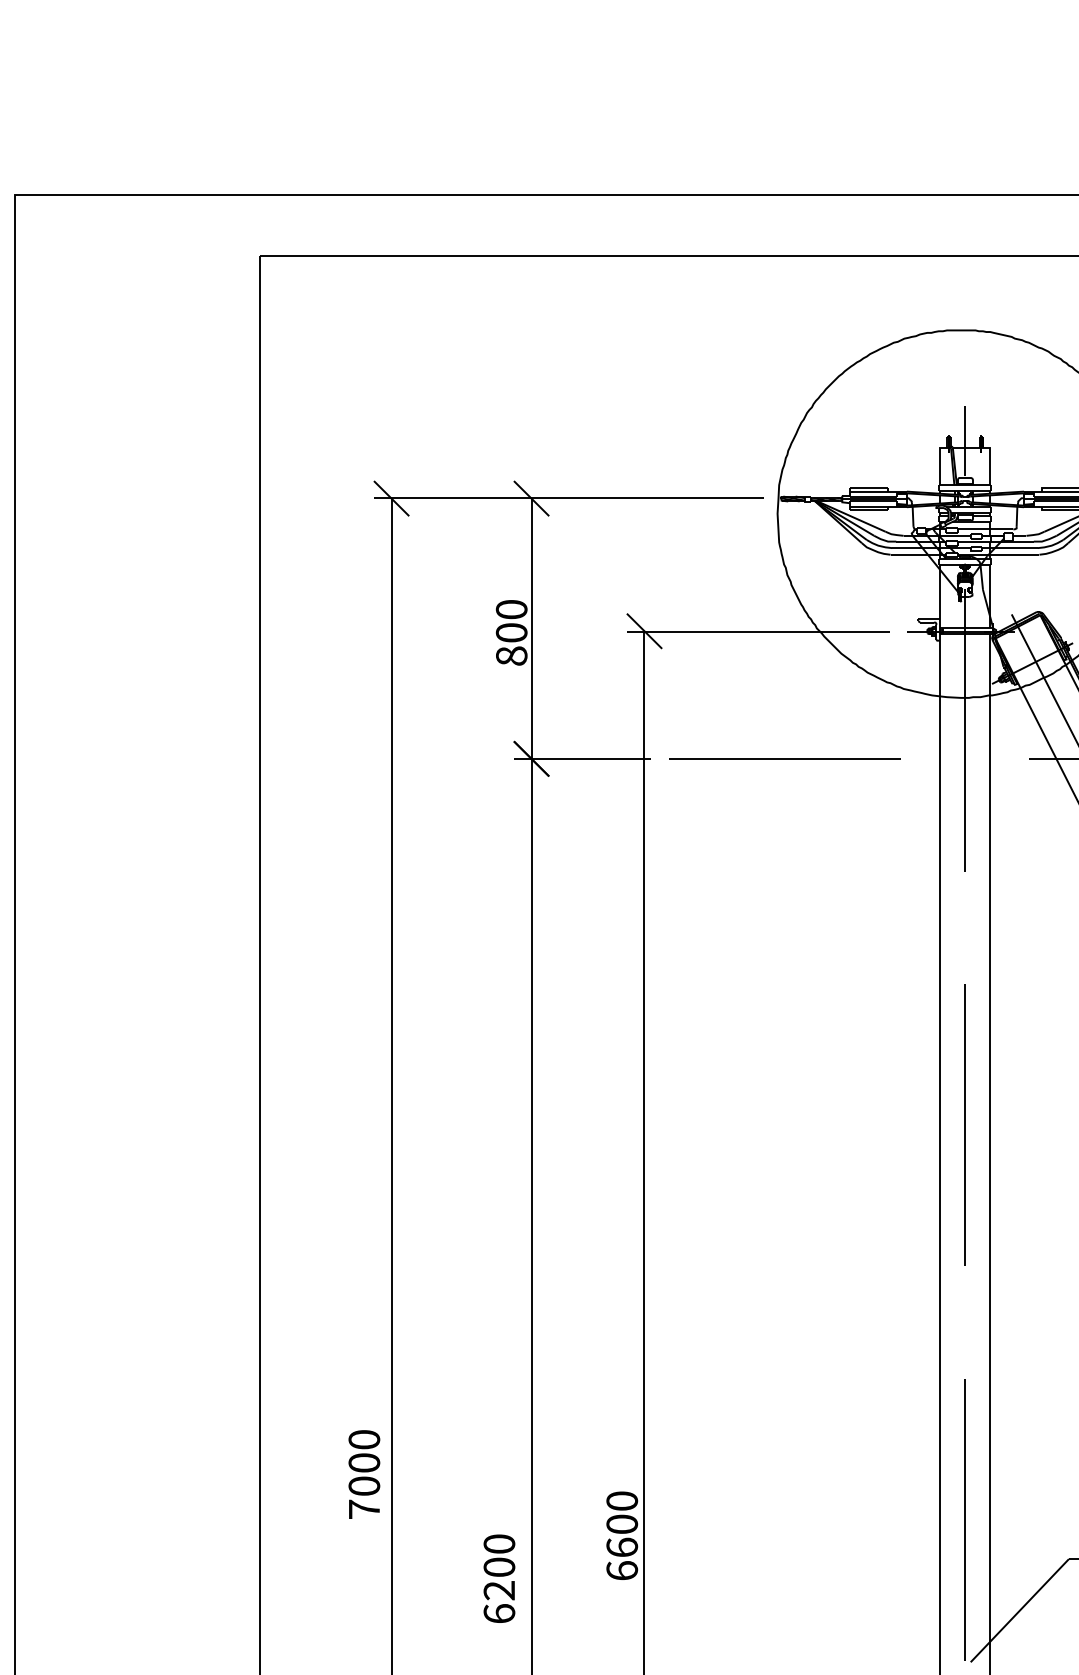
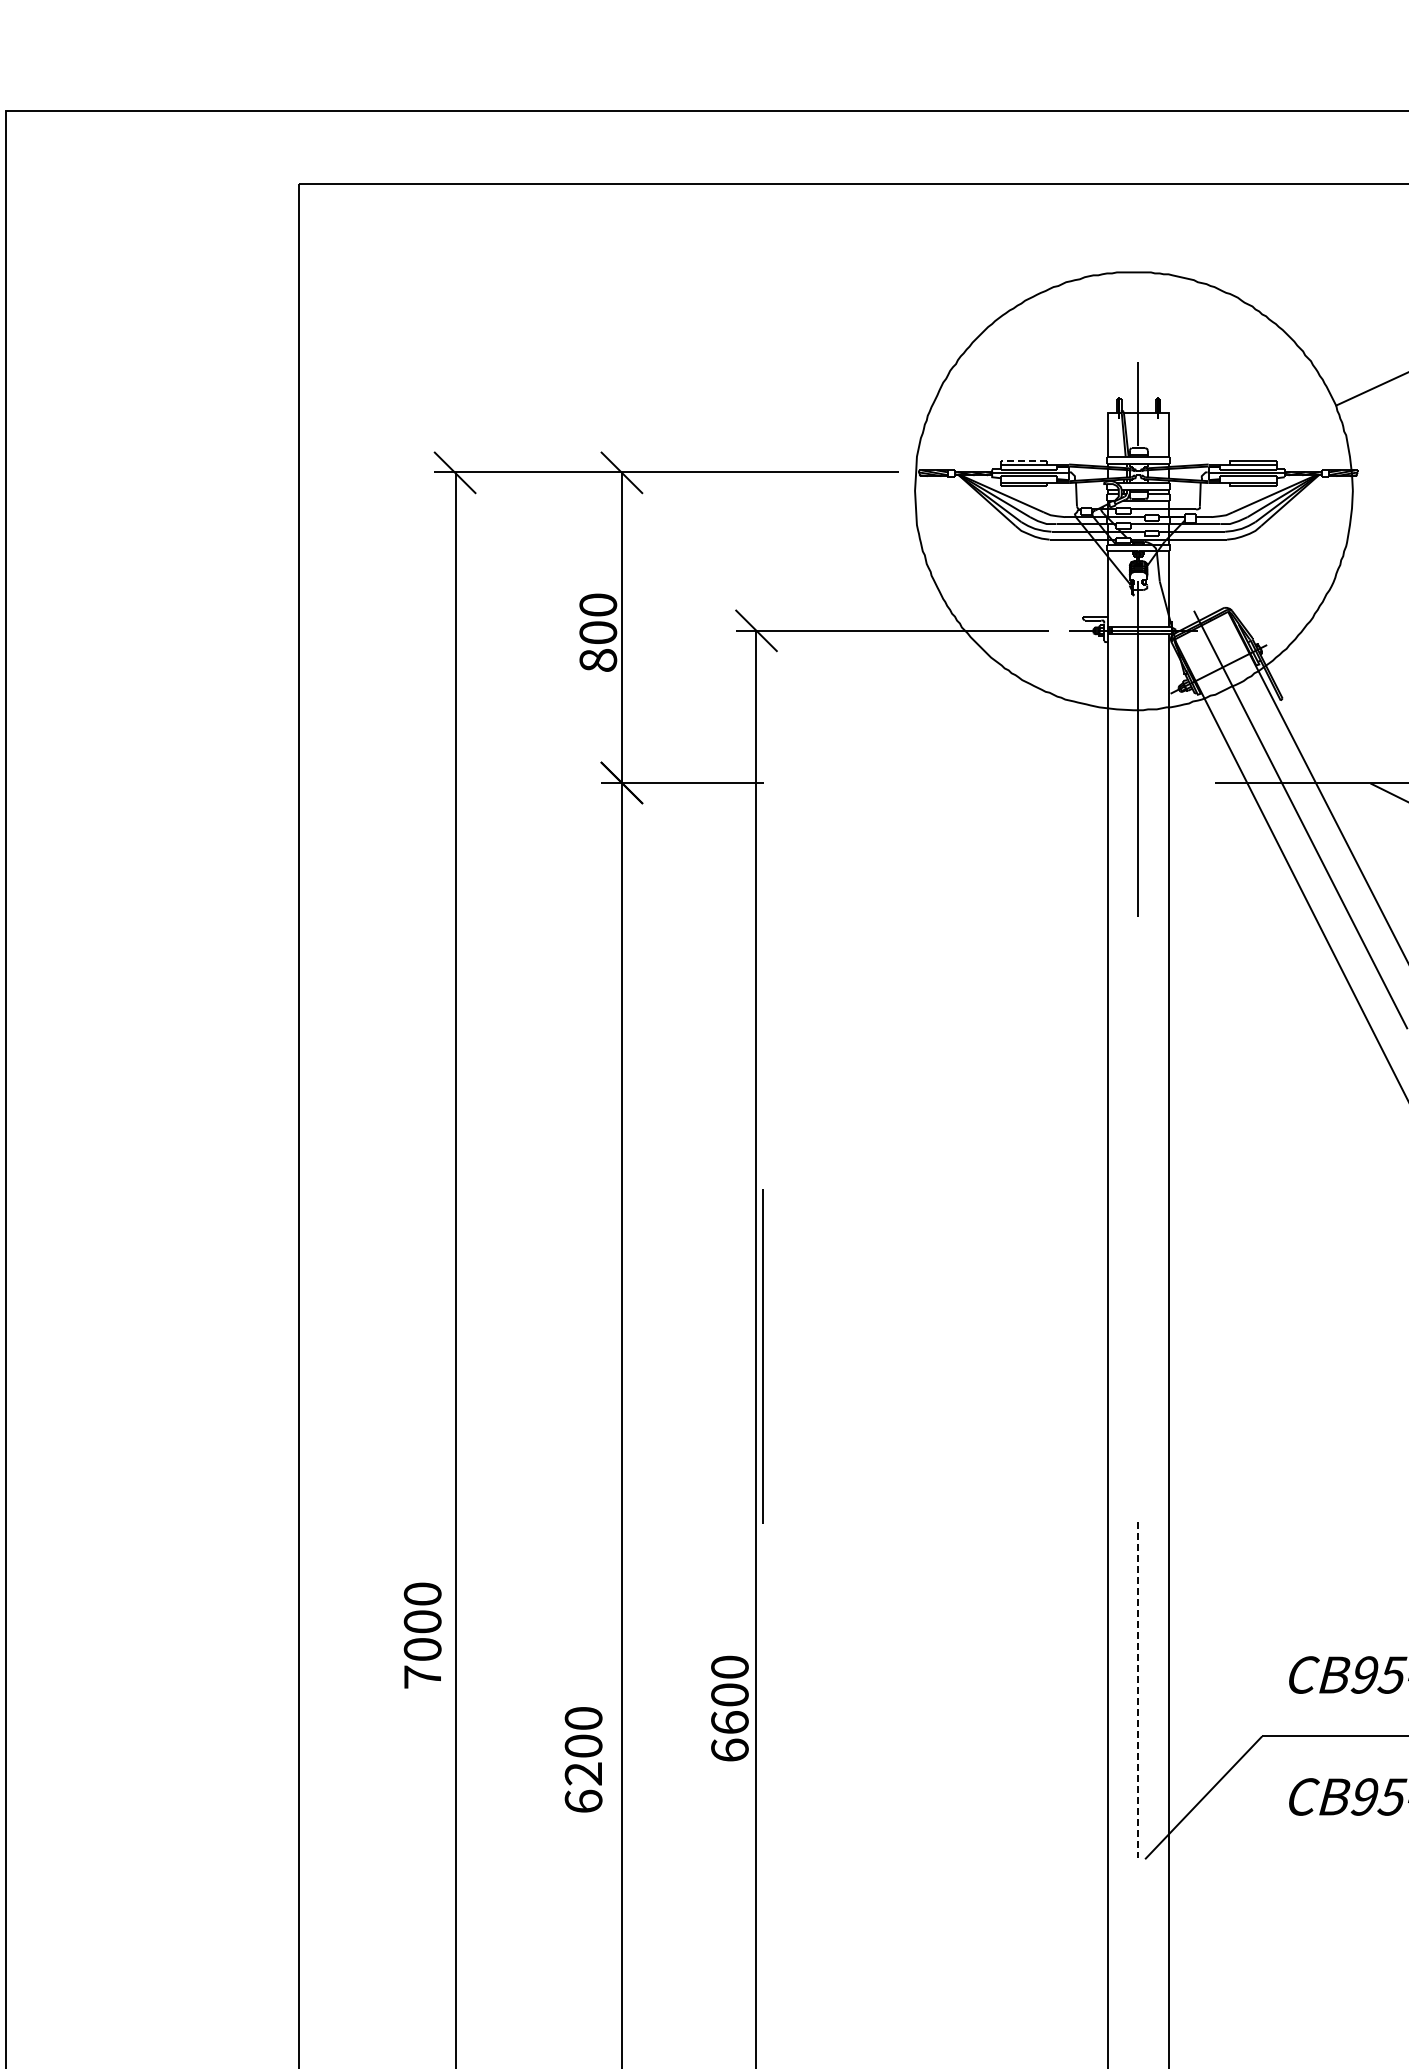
line: (868, 488) -> (1023, 460), solid -> dashed
line: (784, 758) -> (923, 782), removed
line: (964, 1125) -> (762, 1356), moved
line: (965, 1520) -> (1138, 1690), solid -> dashed

